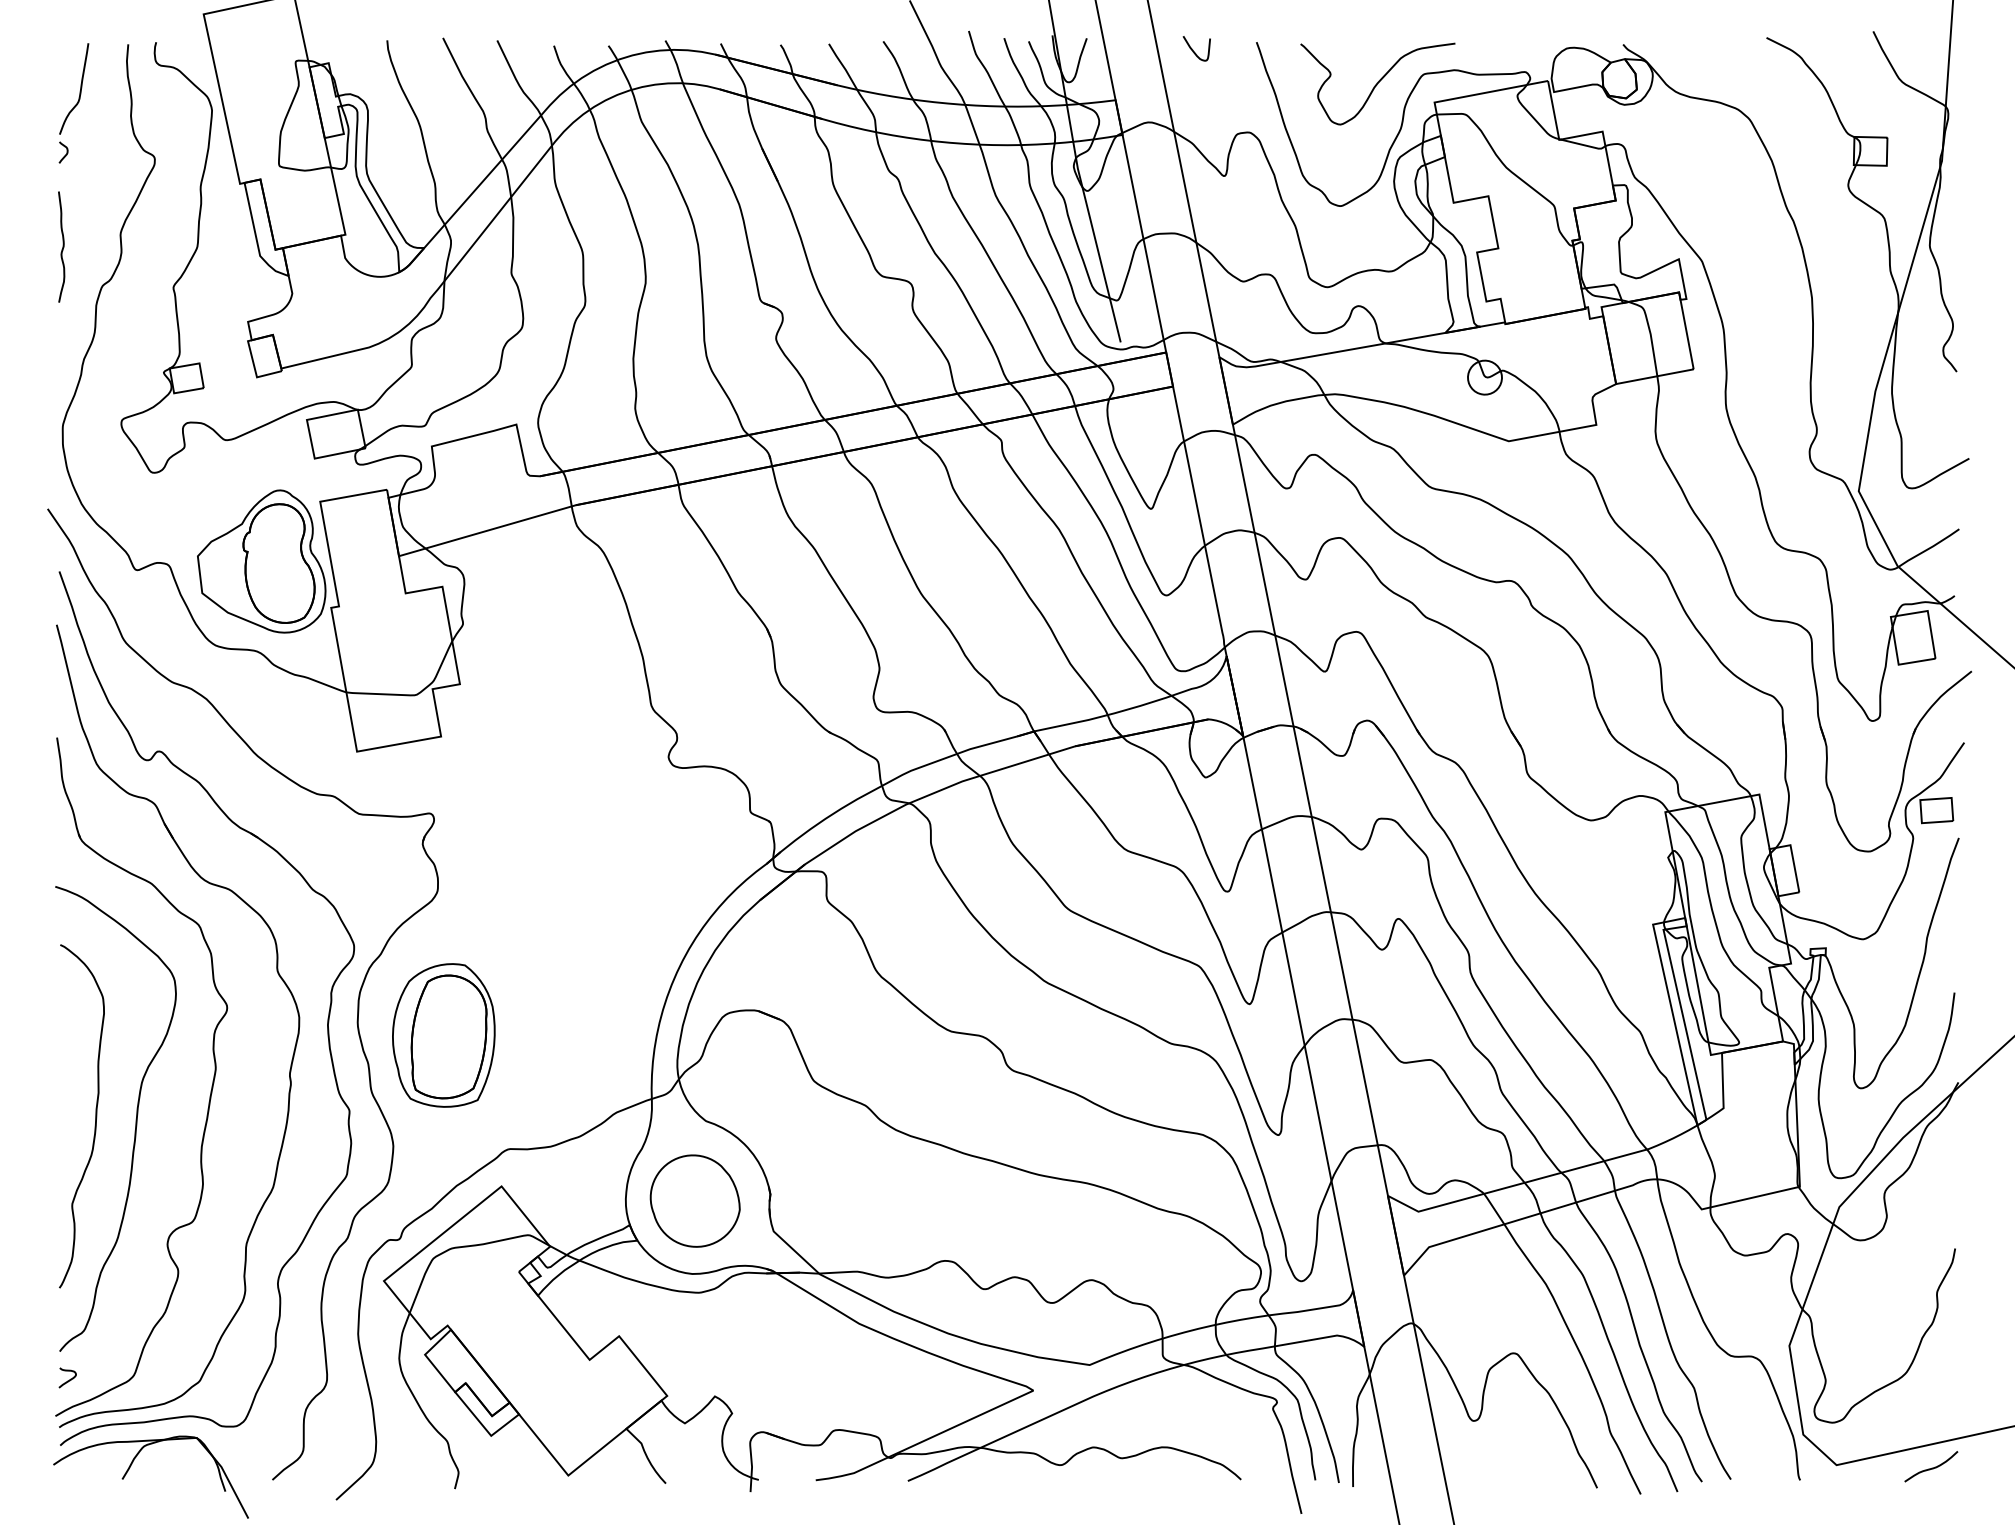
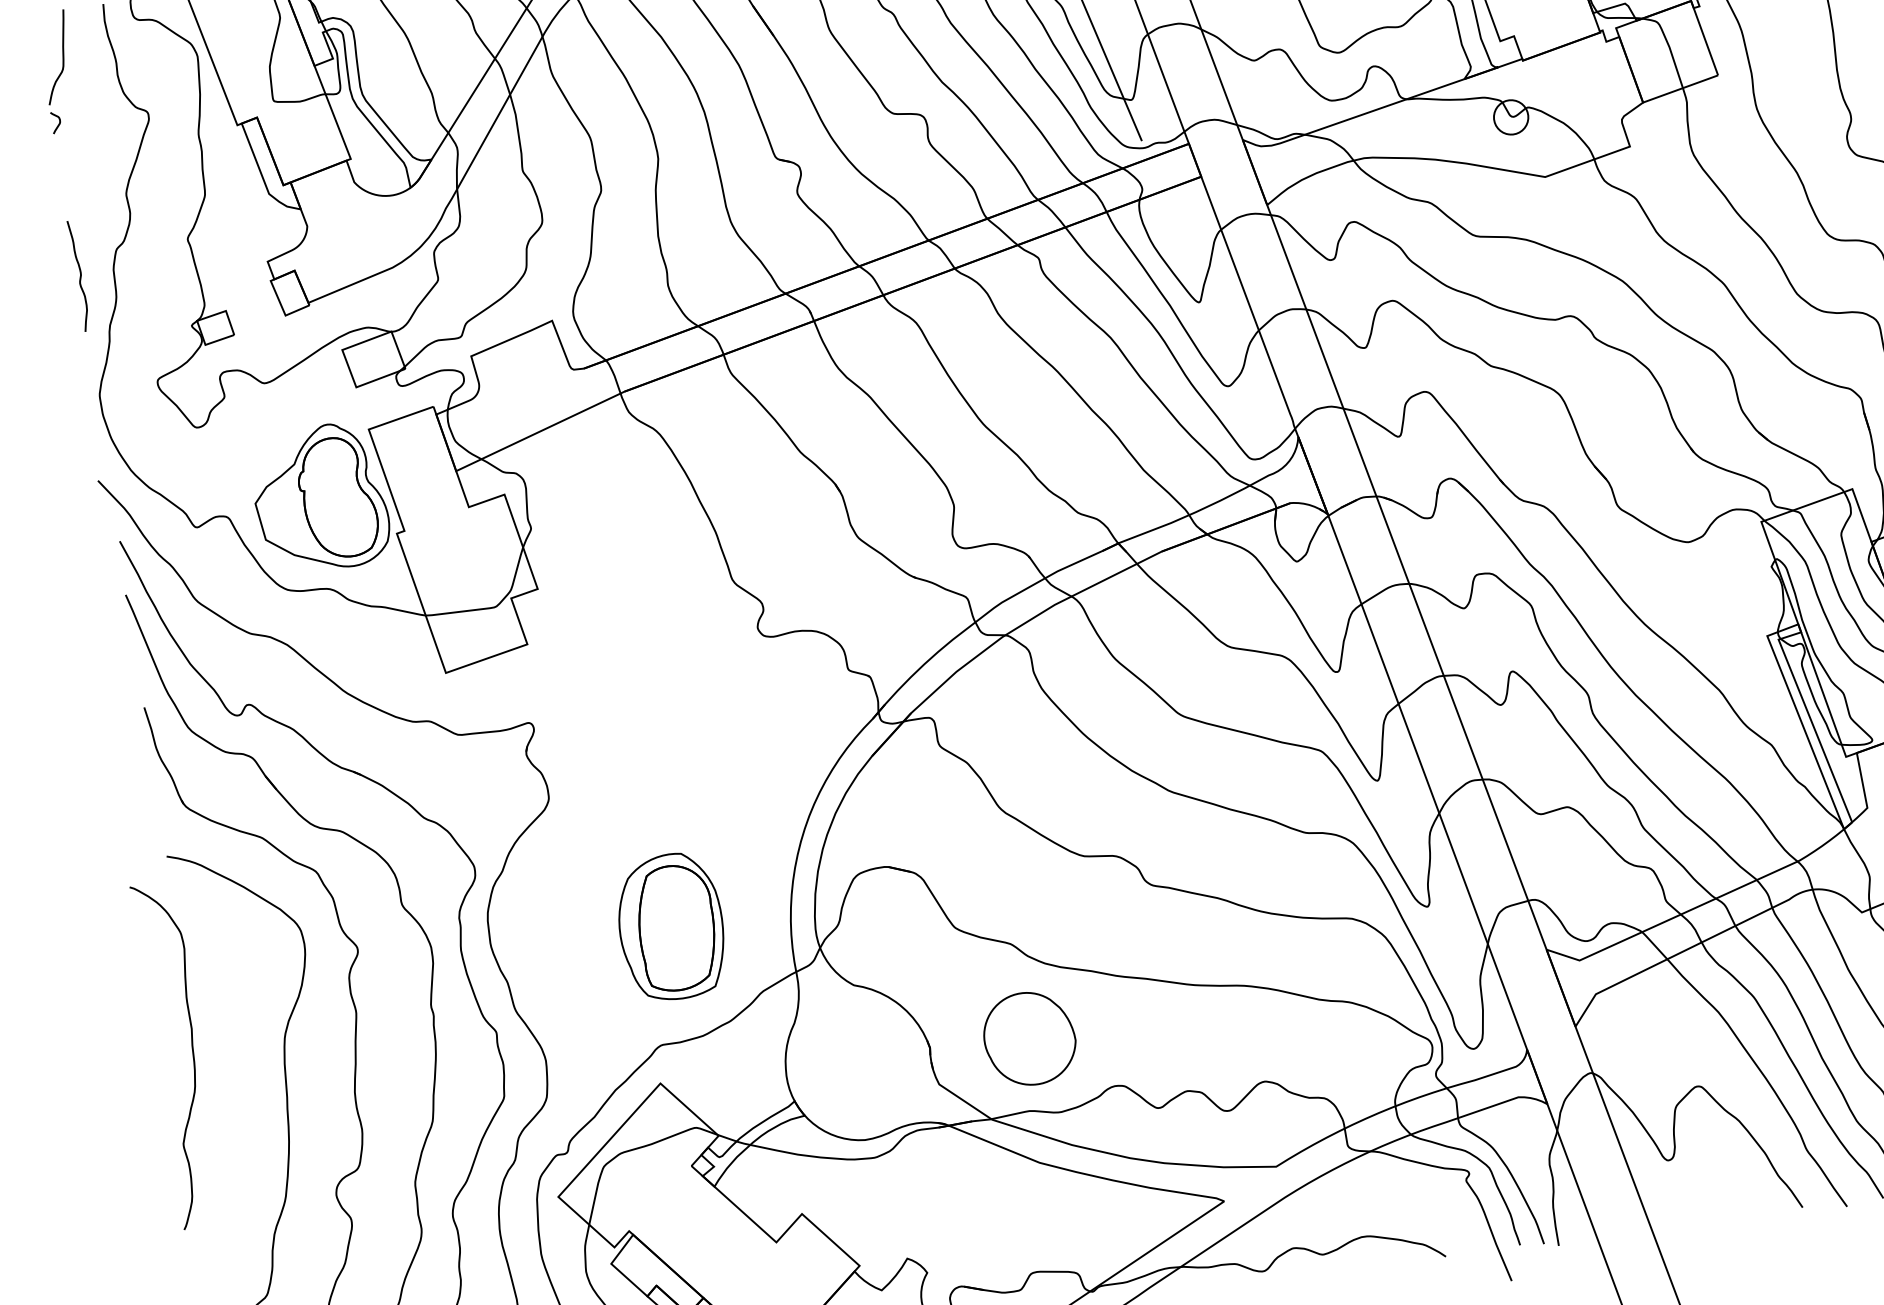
curve: (62, 246) -> (79, 275), moved
part: (443, 1035) -> (670, 927), moved
curve: (95, 1116) -> (192, 1052), moved
part: (694, 1200) -> (1028, 1038), moved

